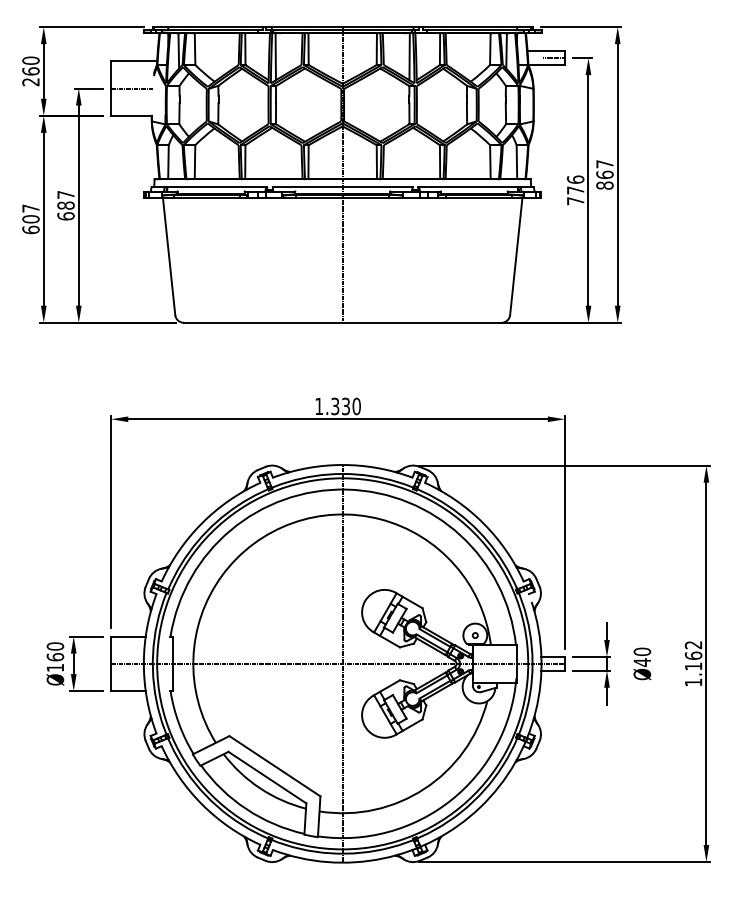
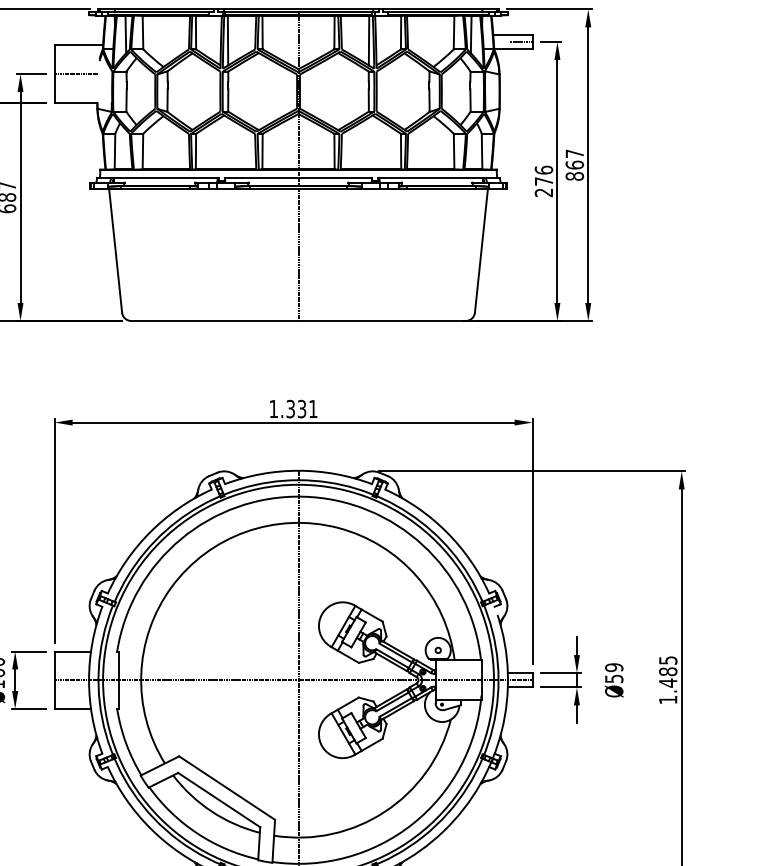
text: (575, 201) -> (543, 193), 776 -> 276
text: (356, 406) -> (313, 409), 1.330 -> 1.331
text: (693, 655) -> (668, 671), 1.162 -> 1.485
text: (642, 657) -> (614, 673), Ø40 -> Ø59

